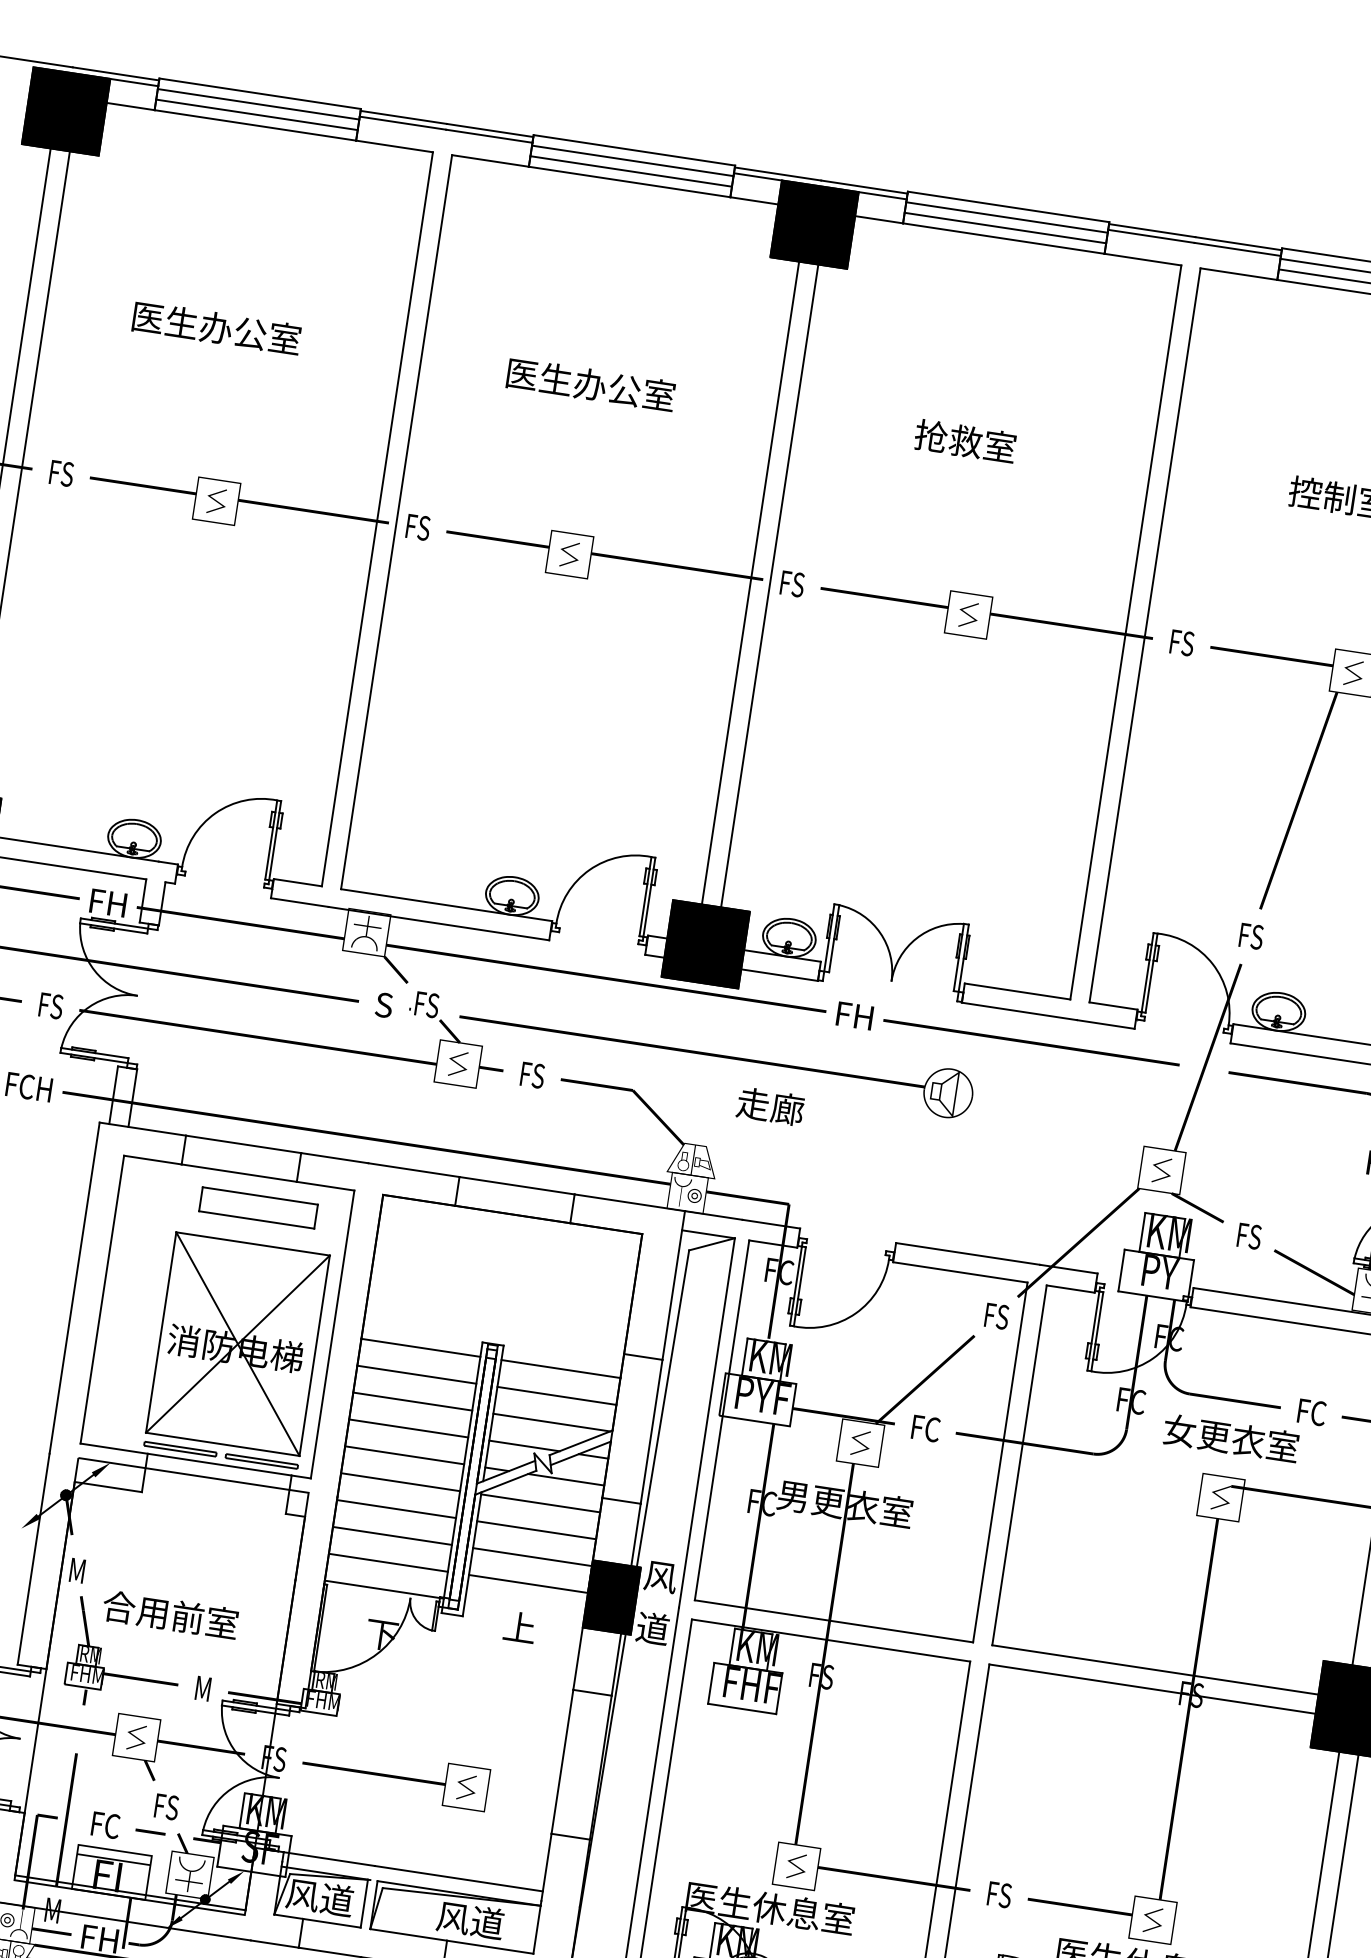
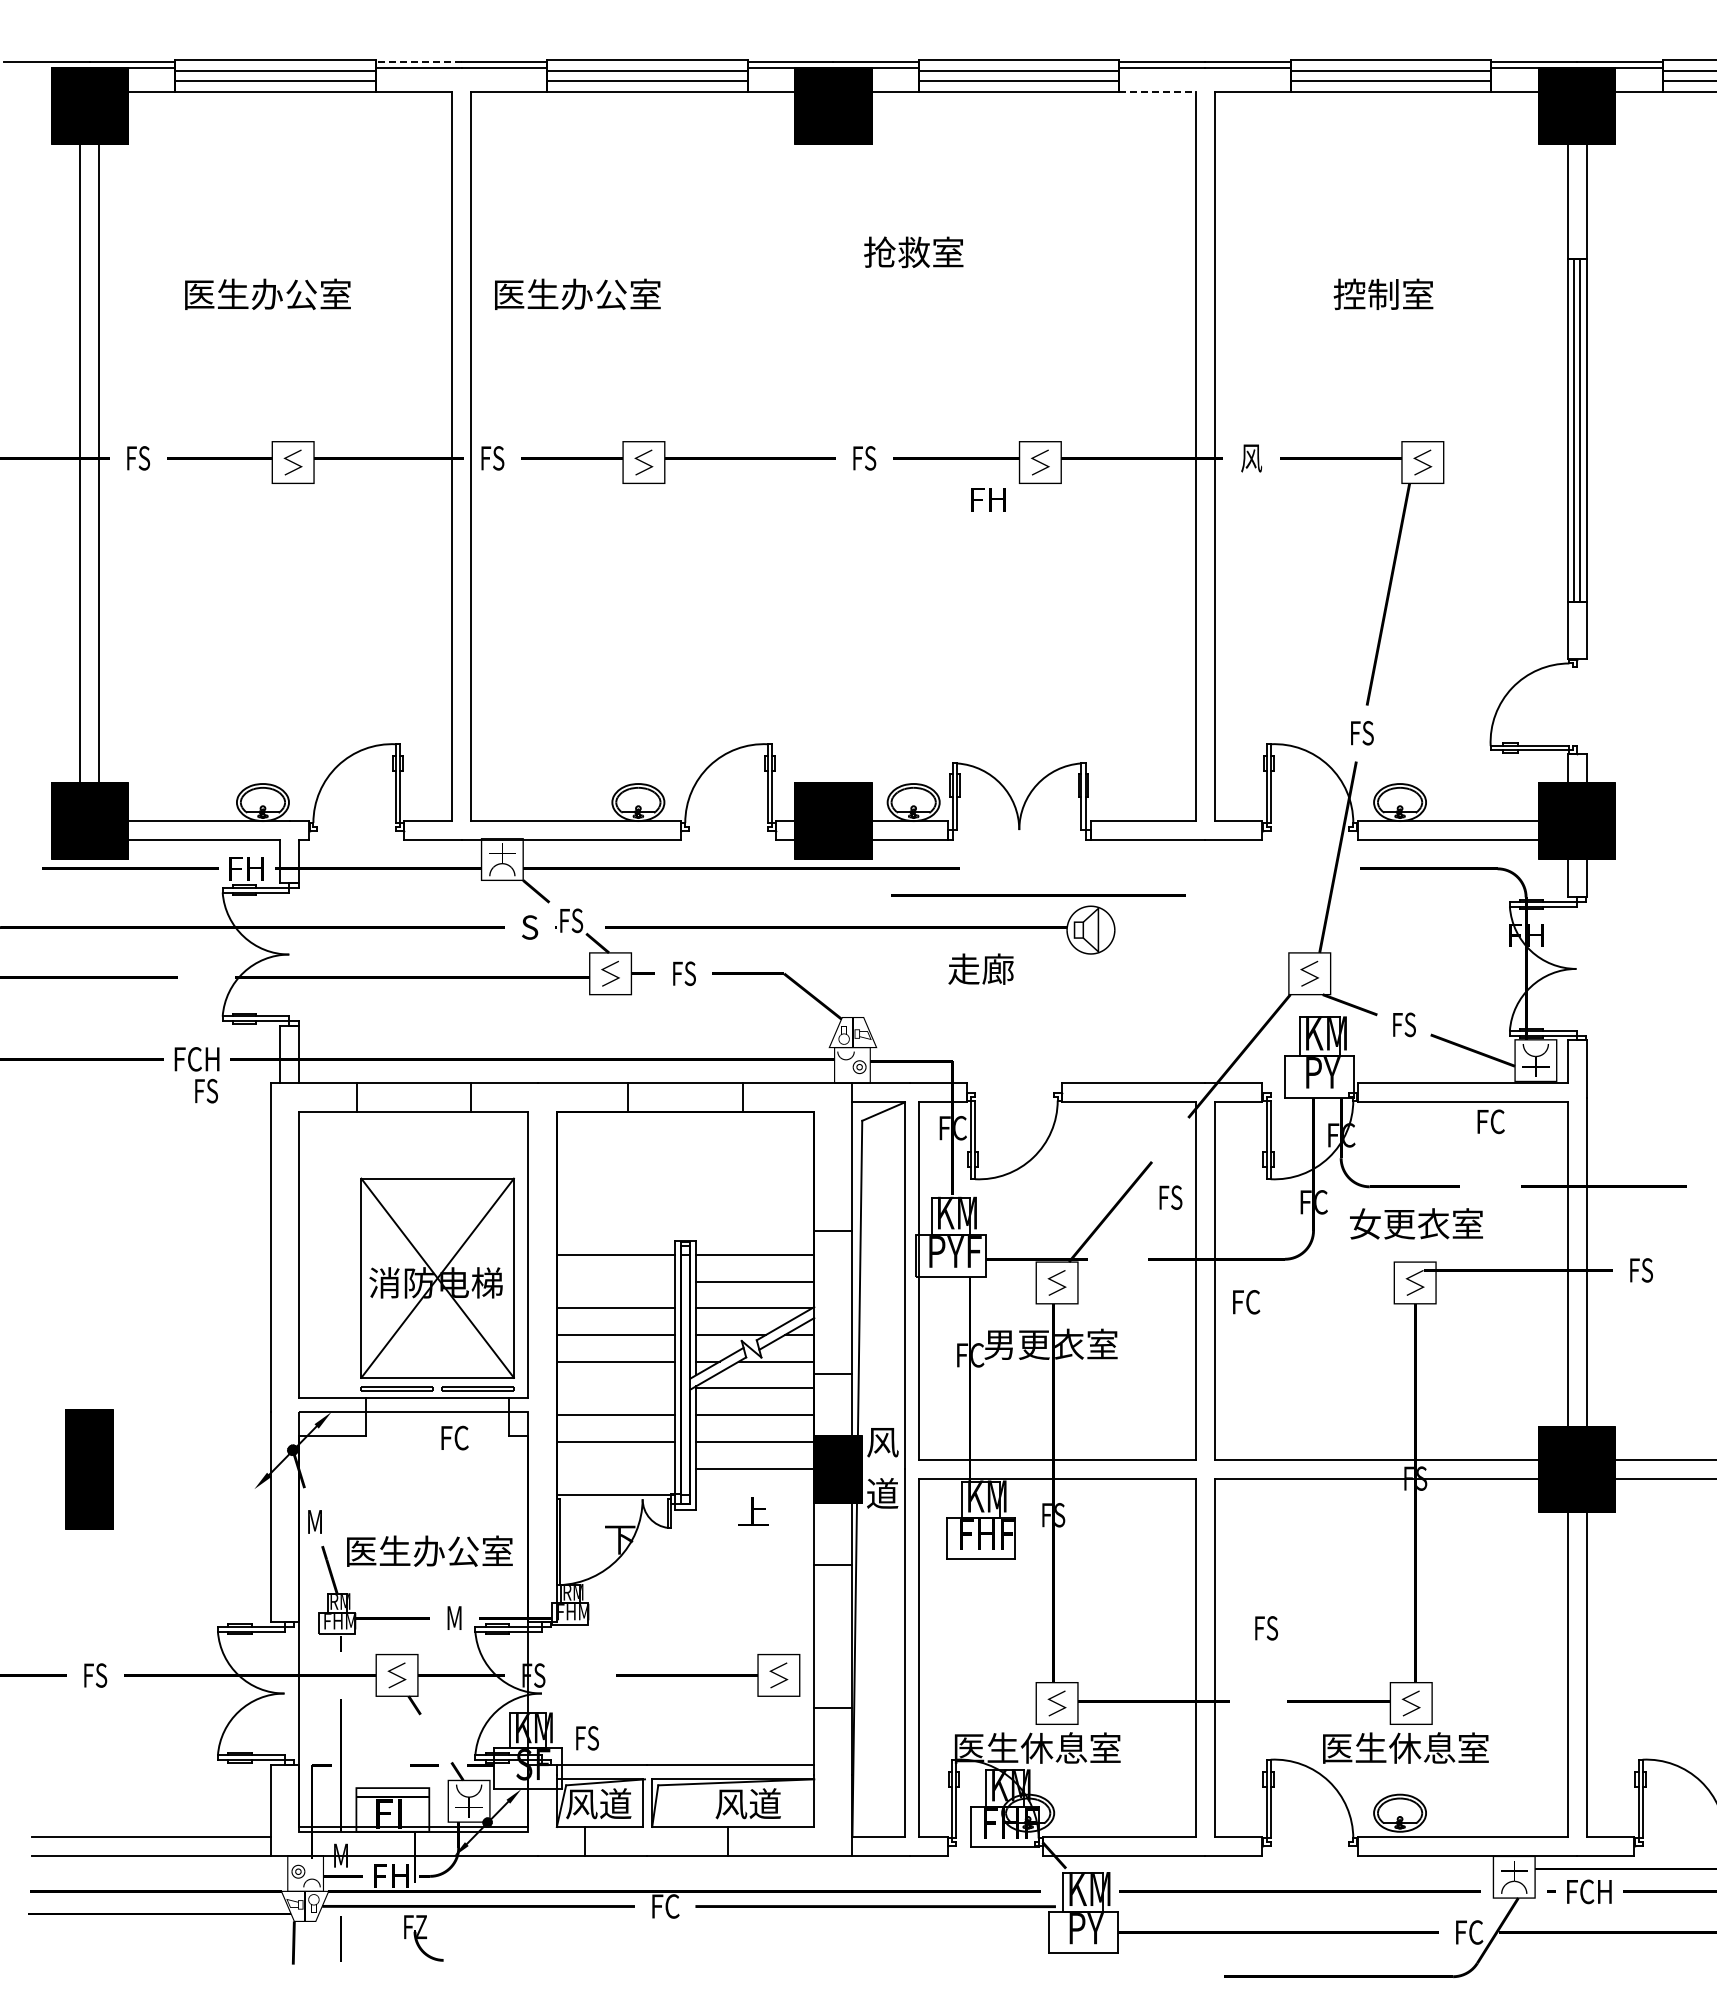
line: (403, 117) -> (418, 62), solid -> dashed
line: (1143, 259) -> (1158, 91), solid -> dashed
text: (590, 383) -> (577, 293), moved
text: (965, 441) -> (913, 252), moved
line: (750, 582) -> (823, 463), removed
line: (769, 585) -> (842, 463), removed
text: (1181, 643) -> (1251, 458), FS -> 风
text: (51, 1006) -> (206, 1091), moved
text: (854, 1015) -> (988, 499), moved
line: (1031, 1042) -> (1038, 895), moved
text: (769, 1105) -> (980, 968), moved
part: (258, 1207) -> (437, 1142), removed
text: (996, 1316) -> (1170, 1197), moved
line: (416, 1374) -> (615, 1281), removed
text: (1311, 1412) -> (1490, 1121), moved
text: (925, 1428) -> (1246, 1302), moved
line: (400, 1482) -> (615, 1388), removed
line: (387, 1562) -> (615, 1468), removed
text: (187, 1616) -> (428, 1550), 合用前室 -> 医生办公室
text: (395, 1776) -> (708, 1675), moved
text: (166, 1807) -> (587, 1738), moved
text: (105, 1824) -> (454, 1437), moved
text: (999, 1895) -> (1266, 1628), moved

